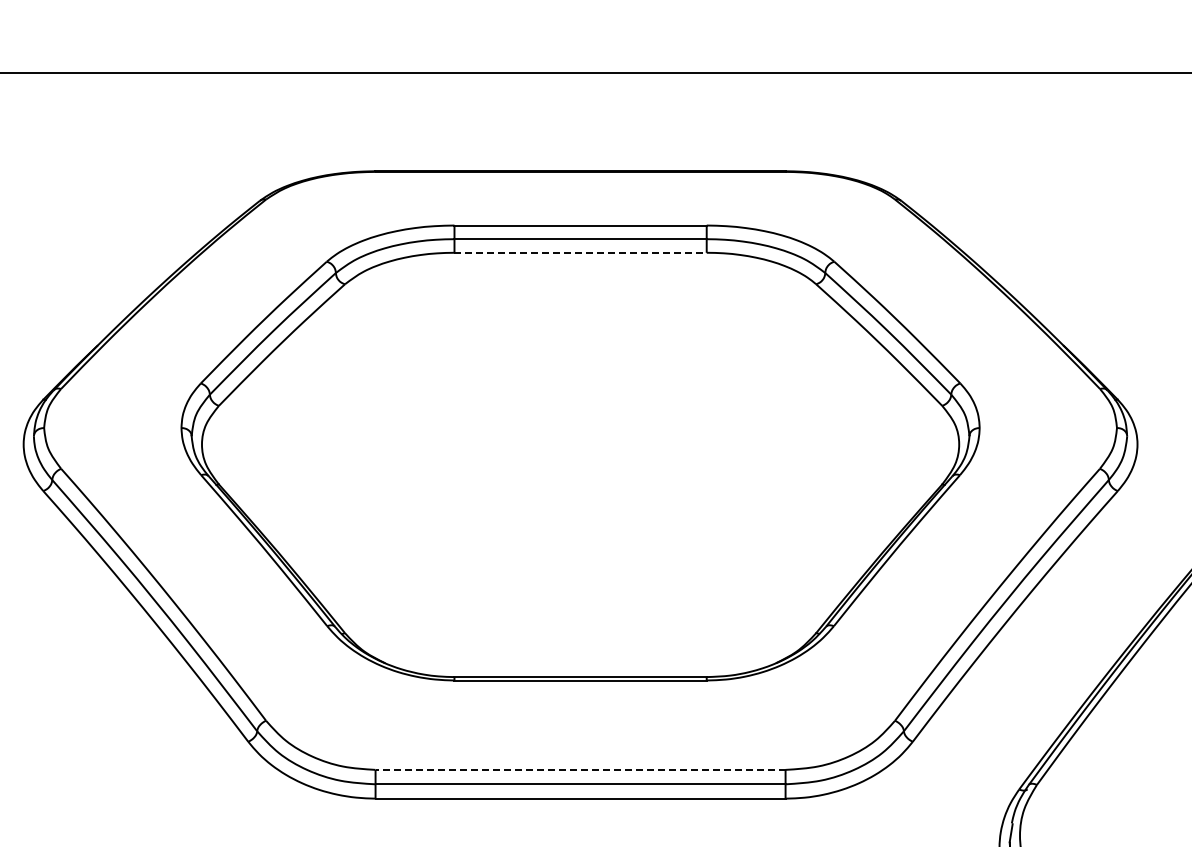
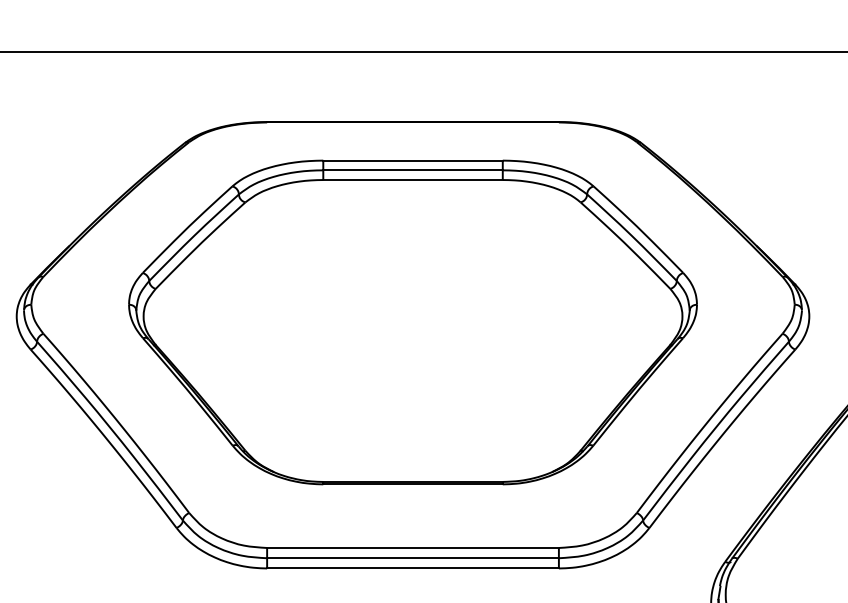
line: (581, 252) -> (413, 179), dashed -> solid
line: (580, 769) -> (412, 547), dashed -> solid

